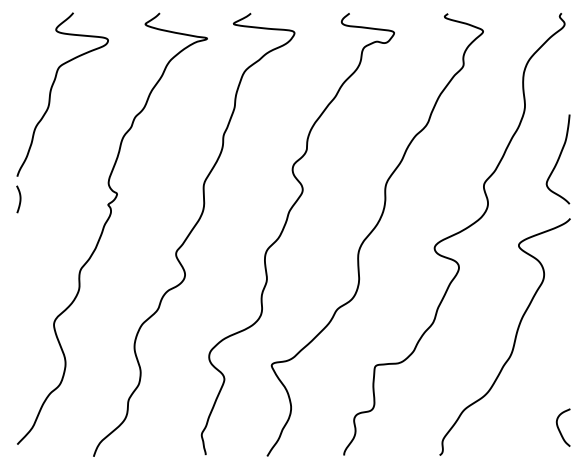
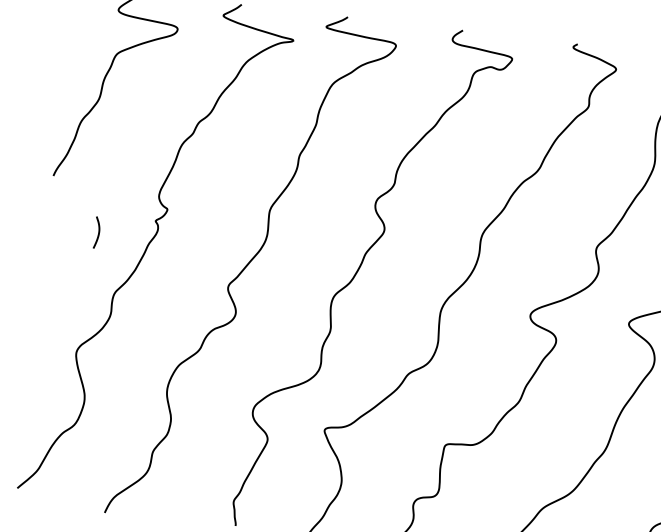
curve: (19, 199) -> (97, 232), moved

